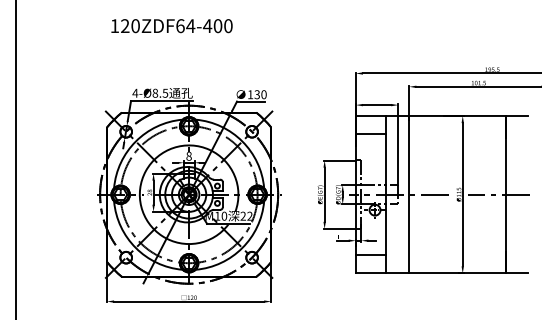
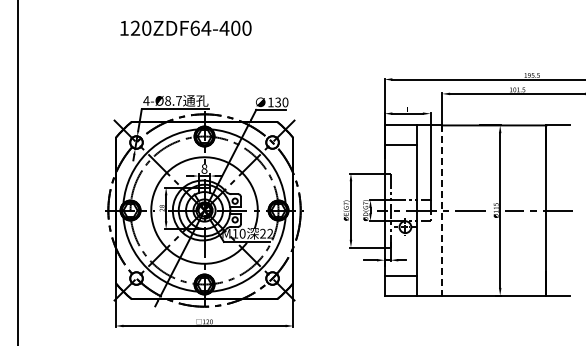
text: (165, 92) -> (178, 100), 8.5 -> 8.7
line: (409, 195) -> (442, 211), solid -> dashed

